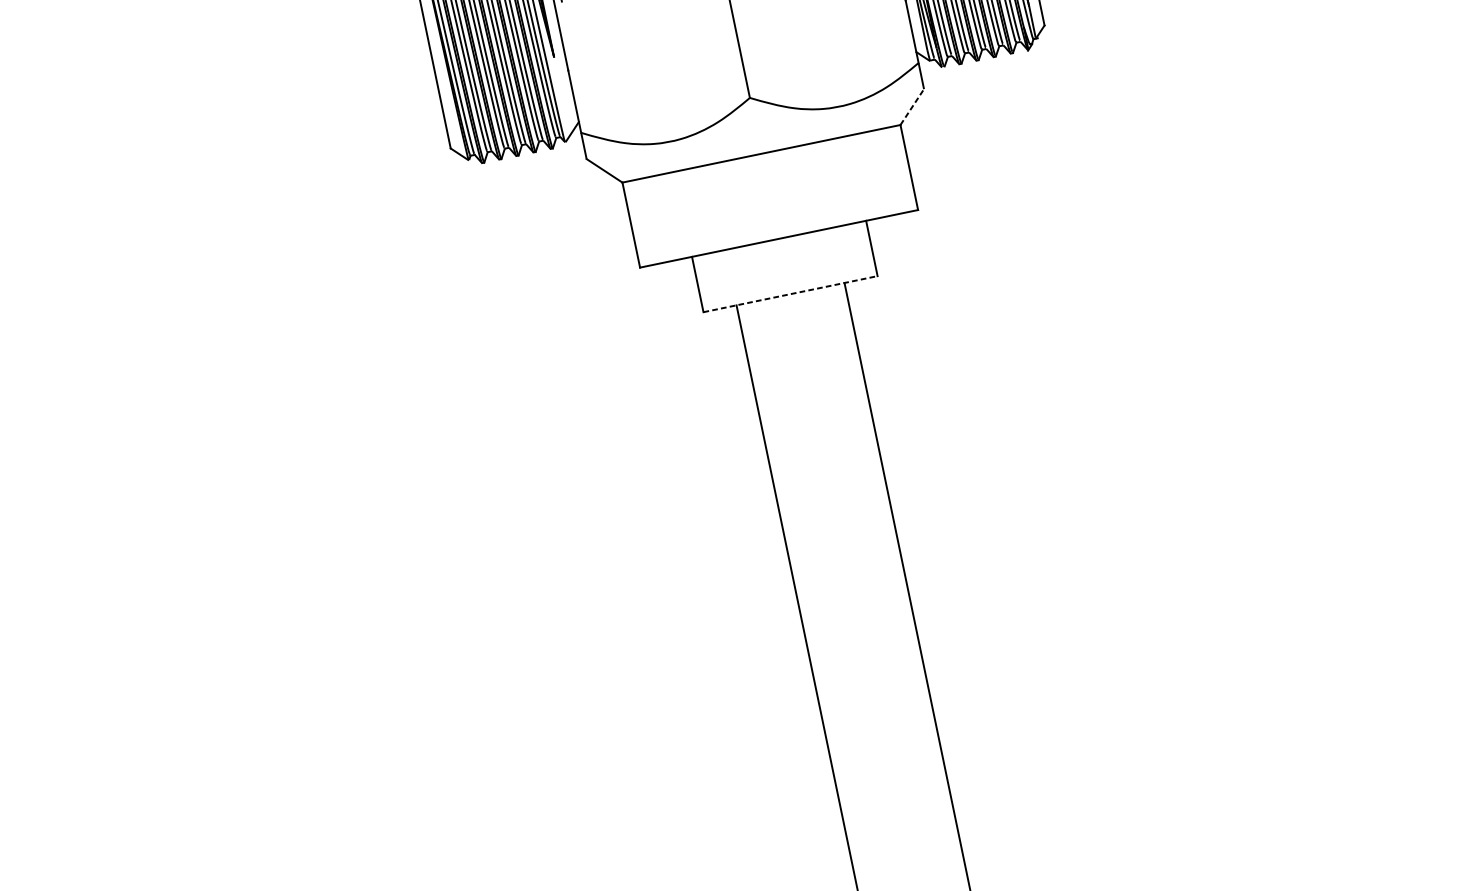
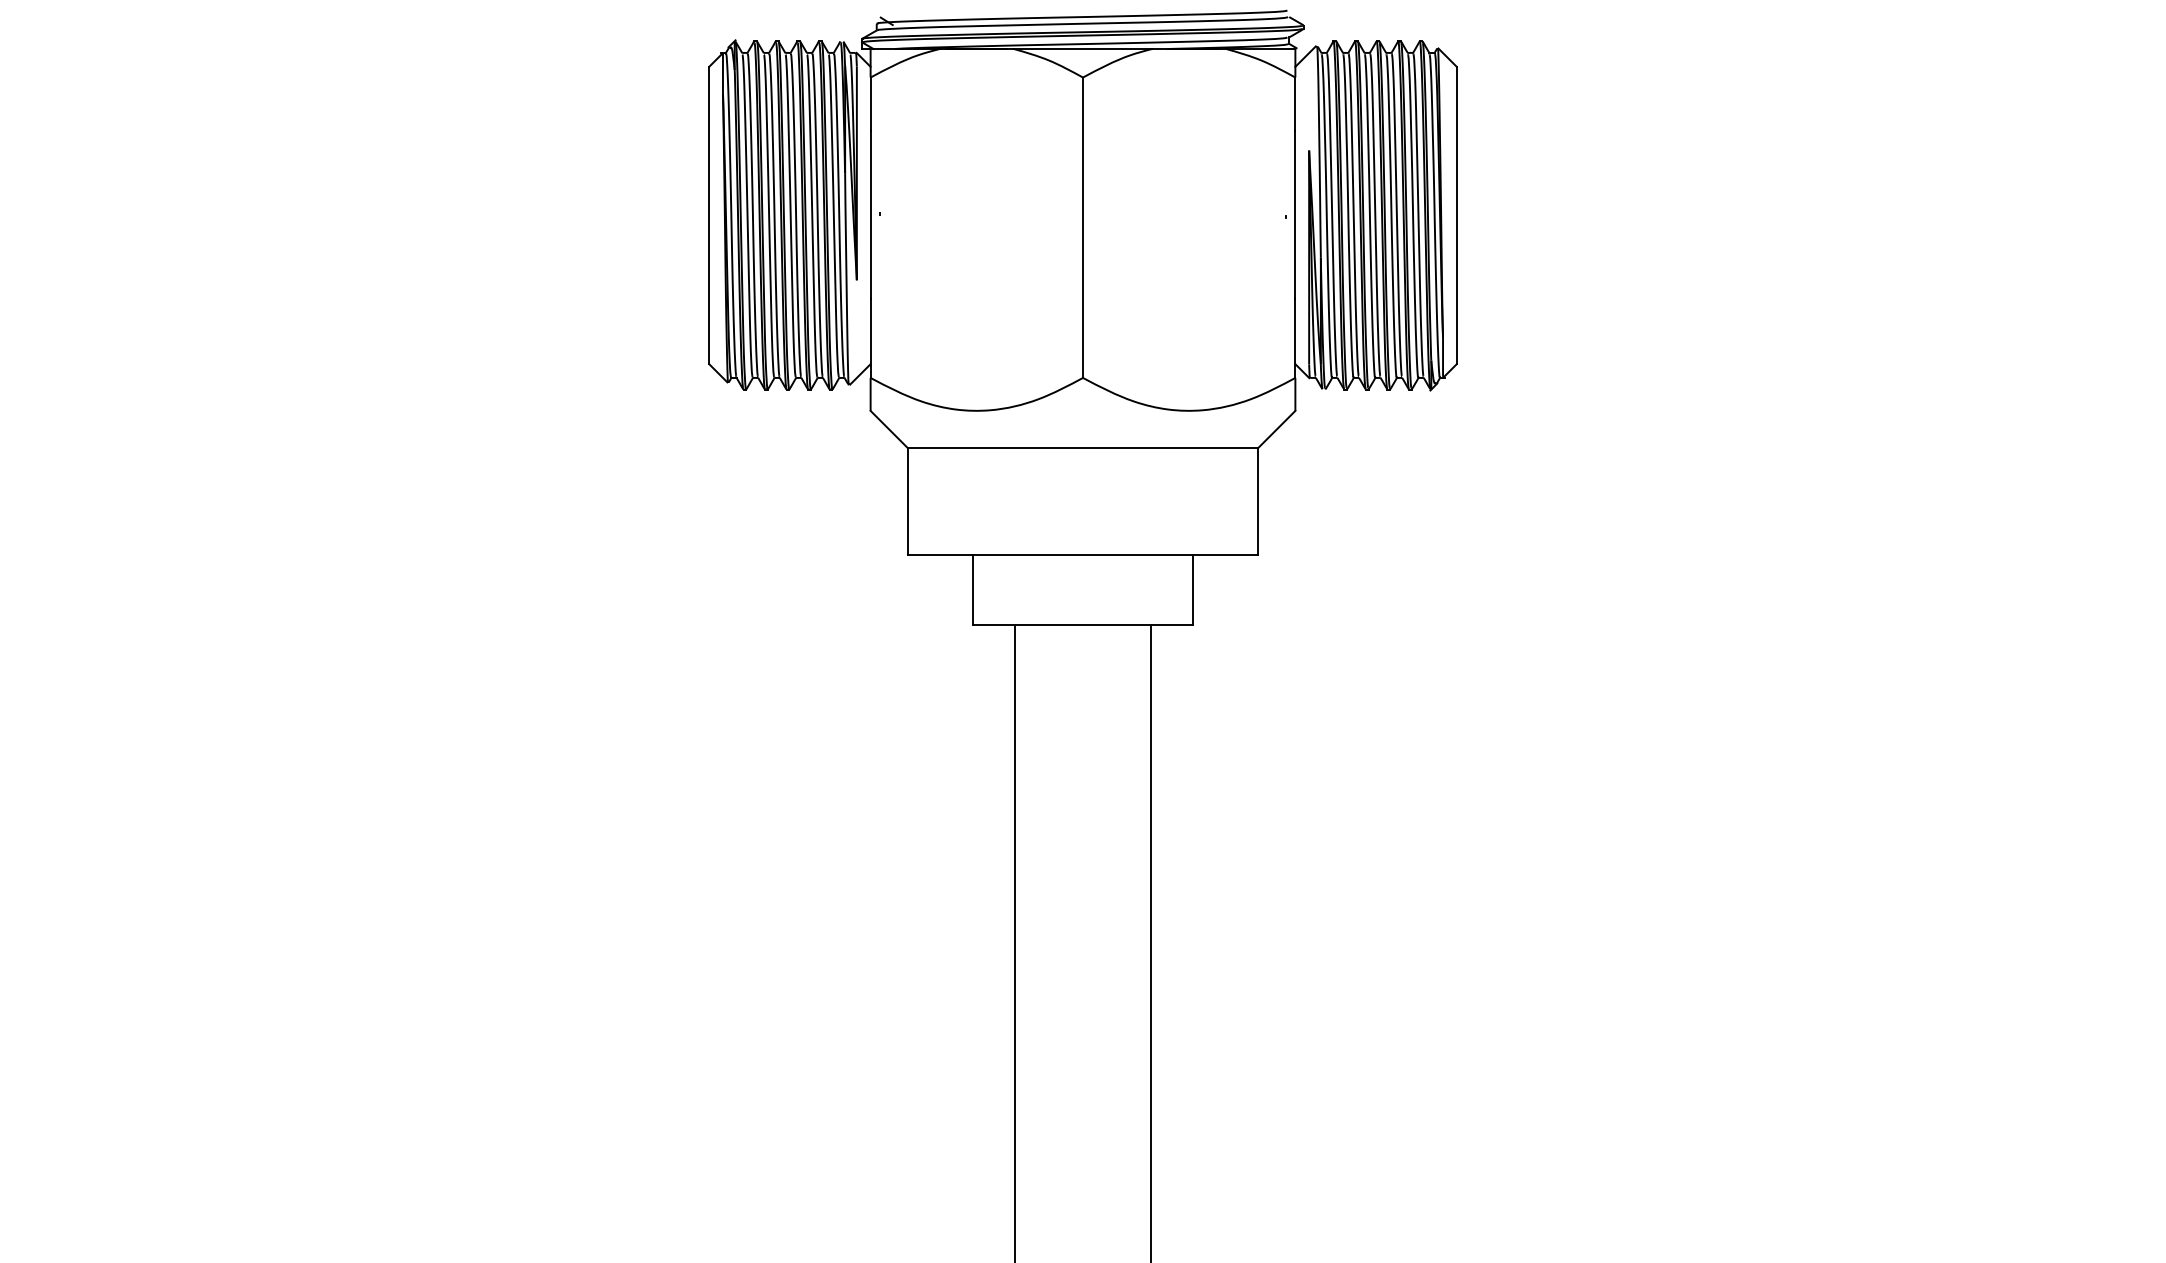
line: (912, 106) -> (1277, 429), dashed -> solid
line: (790, 293) -> (1083, 624), dashed -> solid

